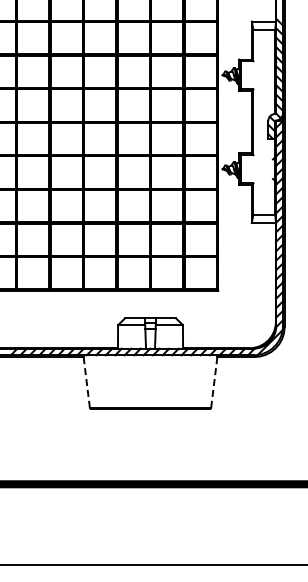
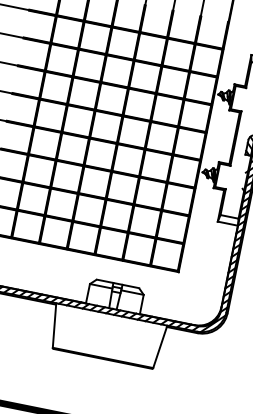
line: (86, 381) -> (54, 325), dashed -> solid
line: (214, 381) -> (160, 346), dashed -> solid

